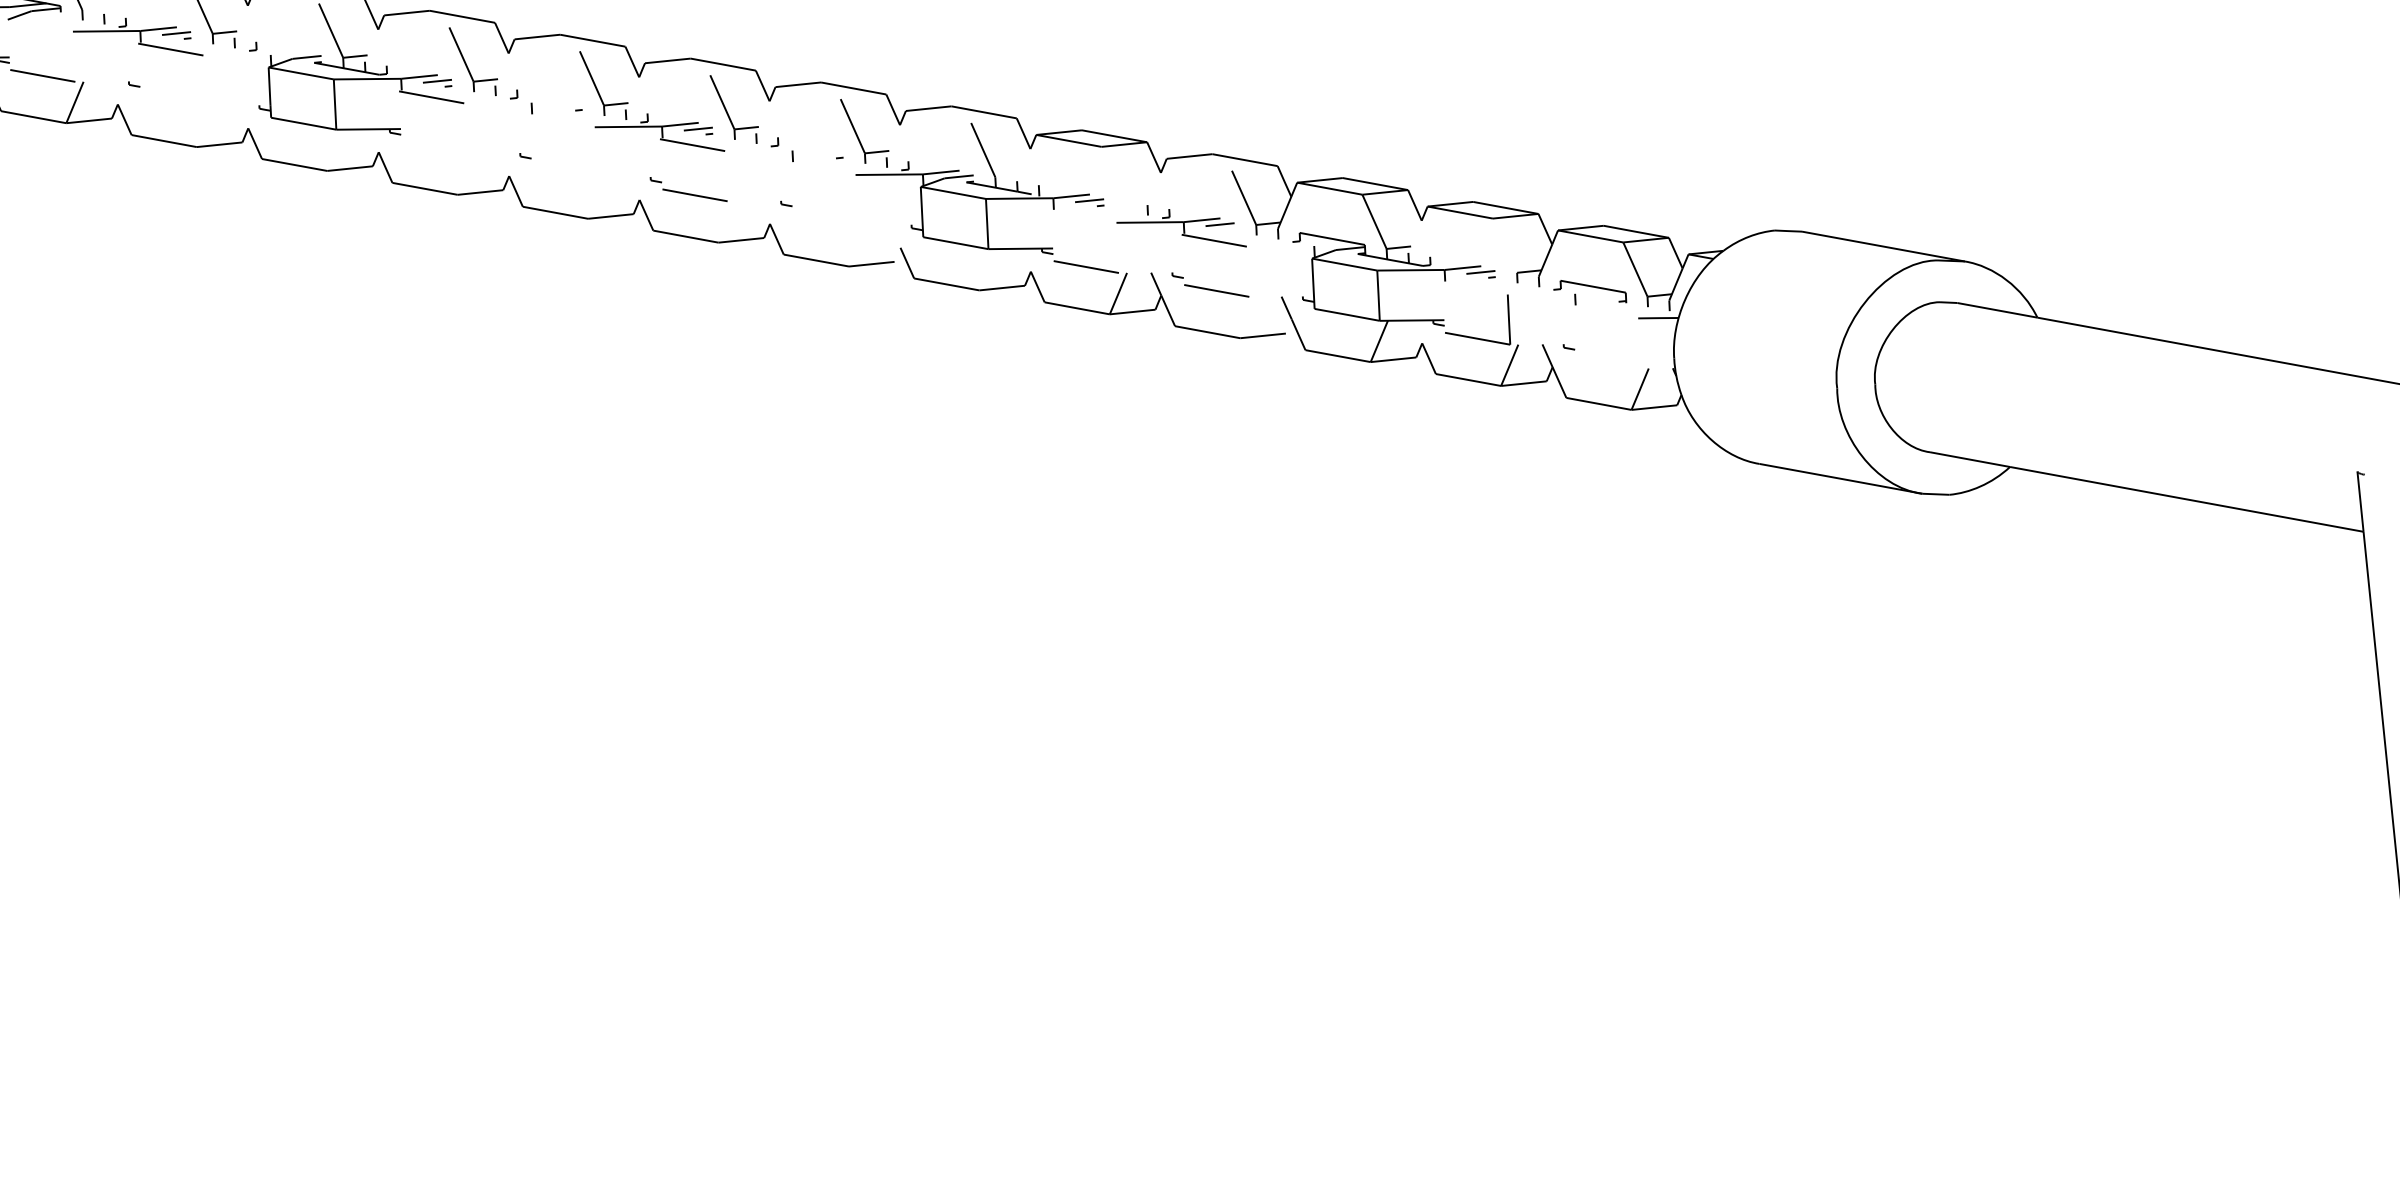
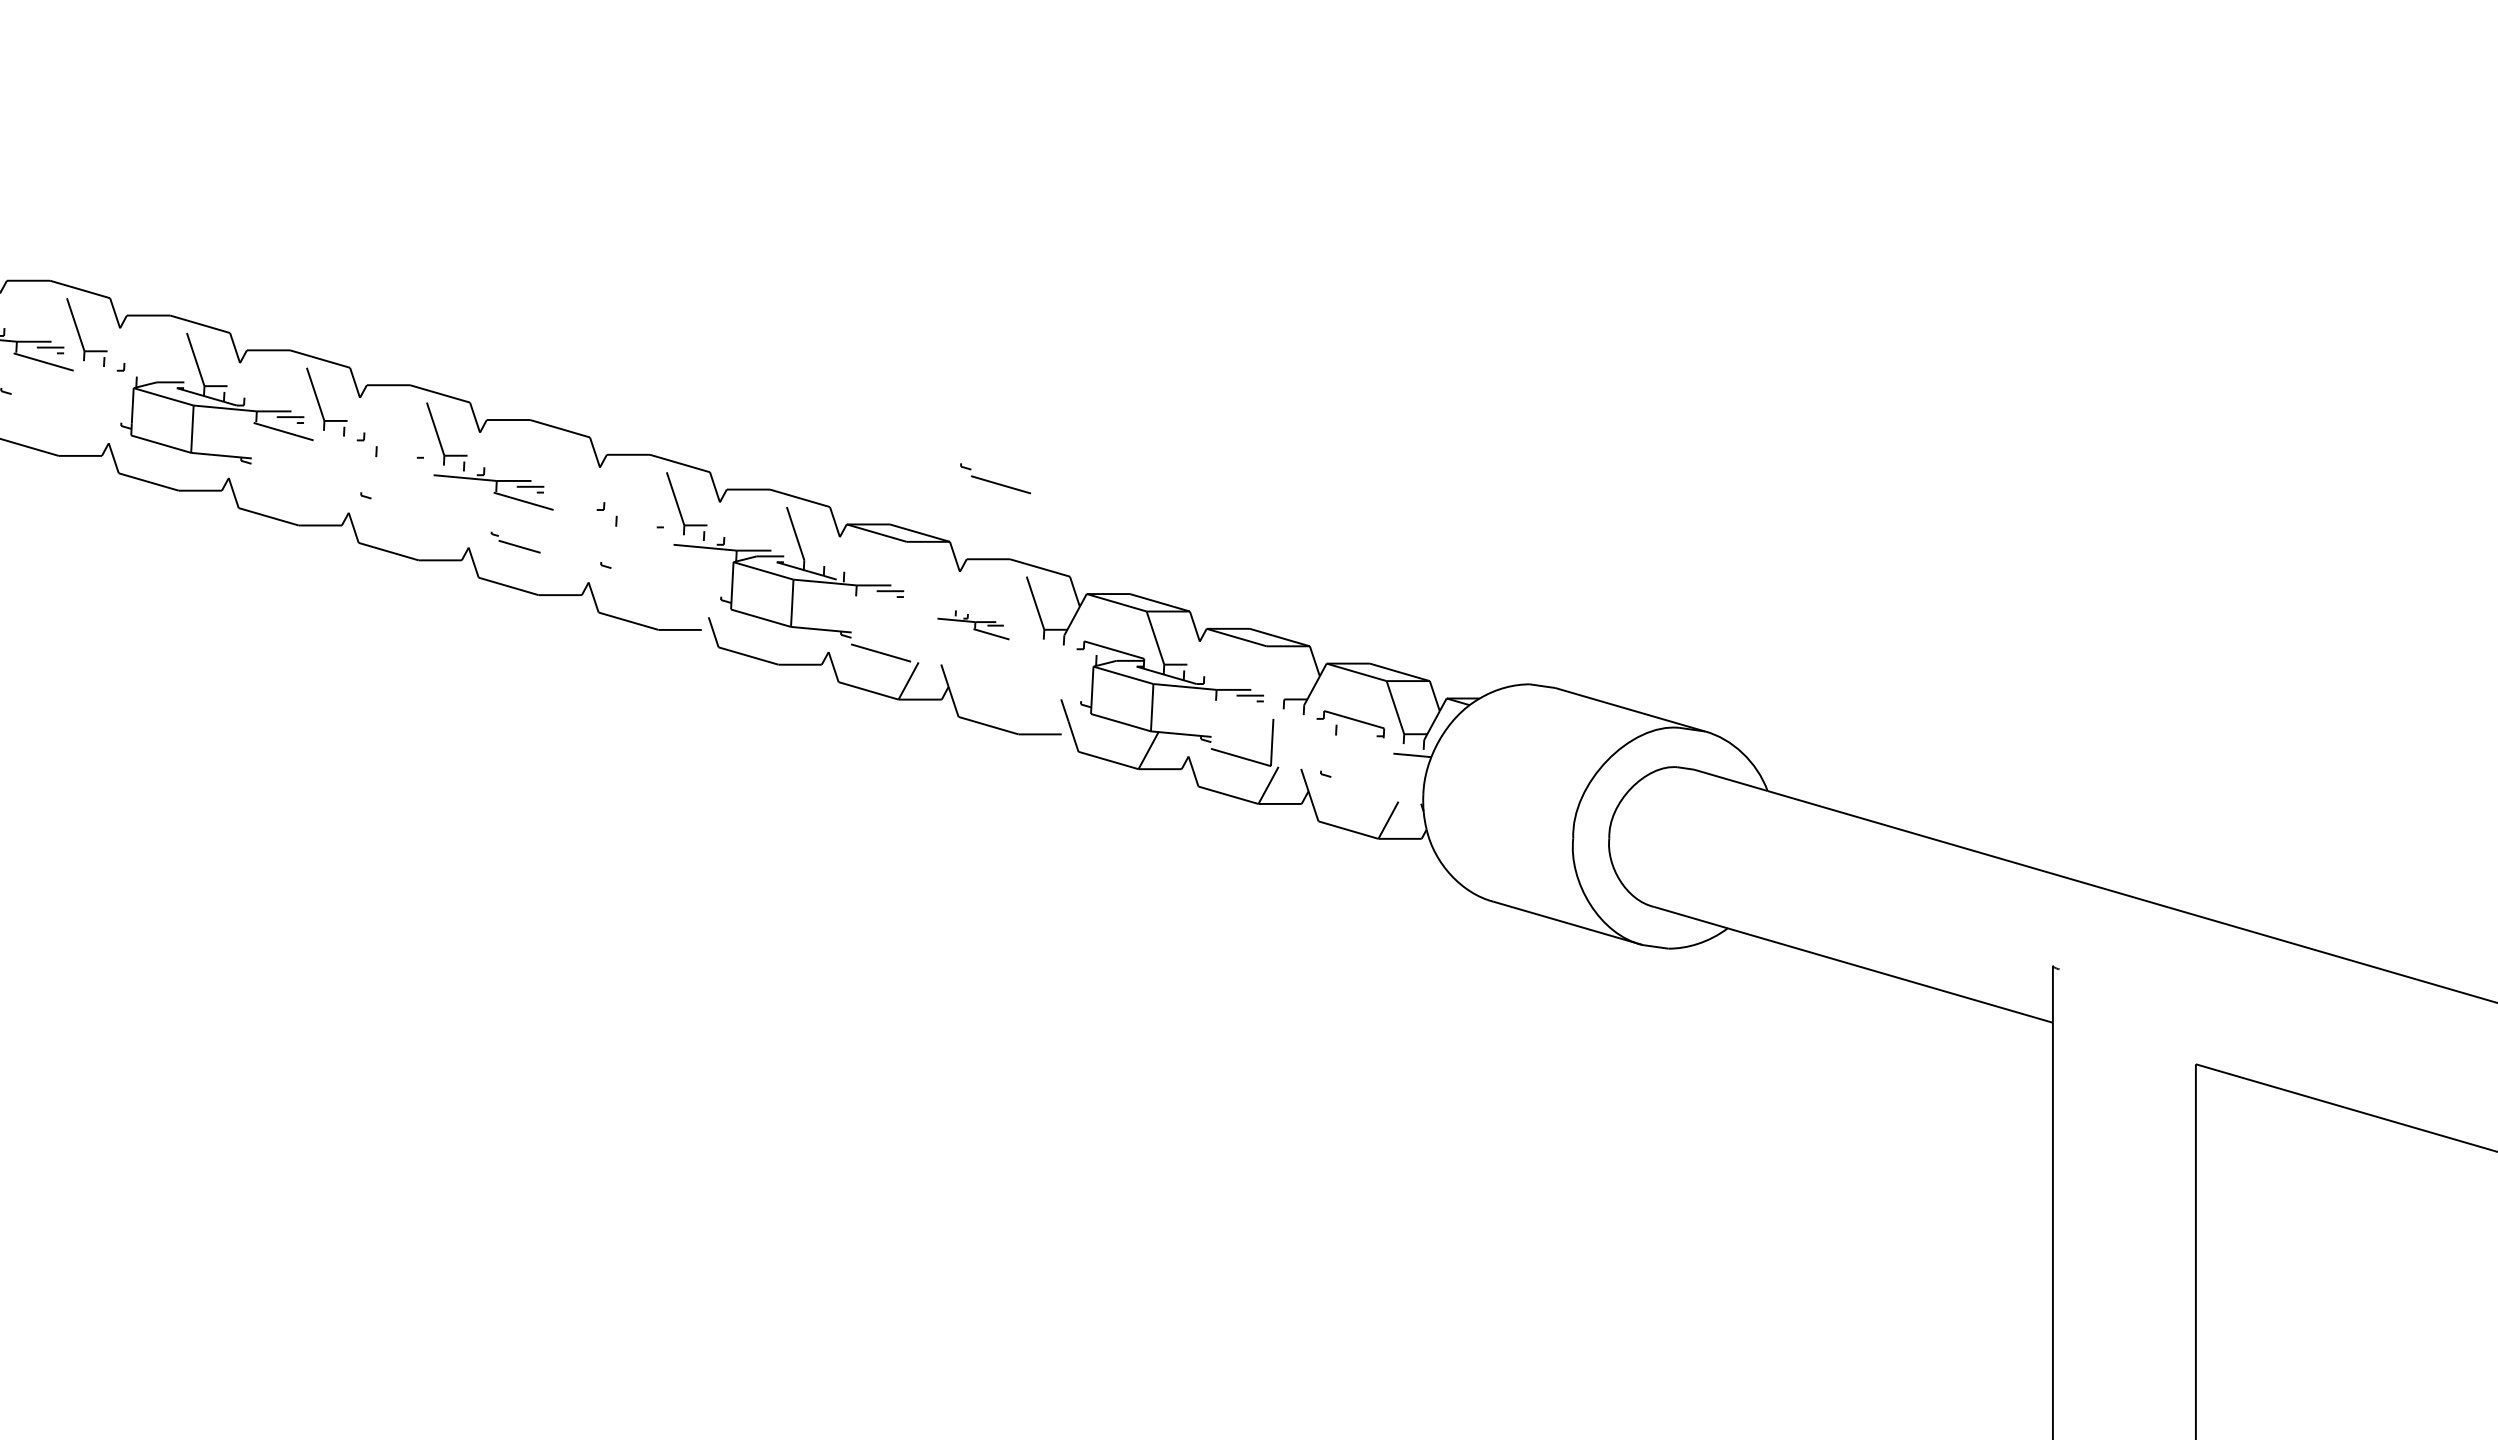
part: (728, 112) -> (560, 474), removed
part: (688, 189) -> (515, 542), size x0.7
part: (1180, 227) -> (973, 624), size x0.6
part: (1210, 284) -> (995, 478), moved

